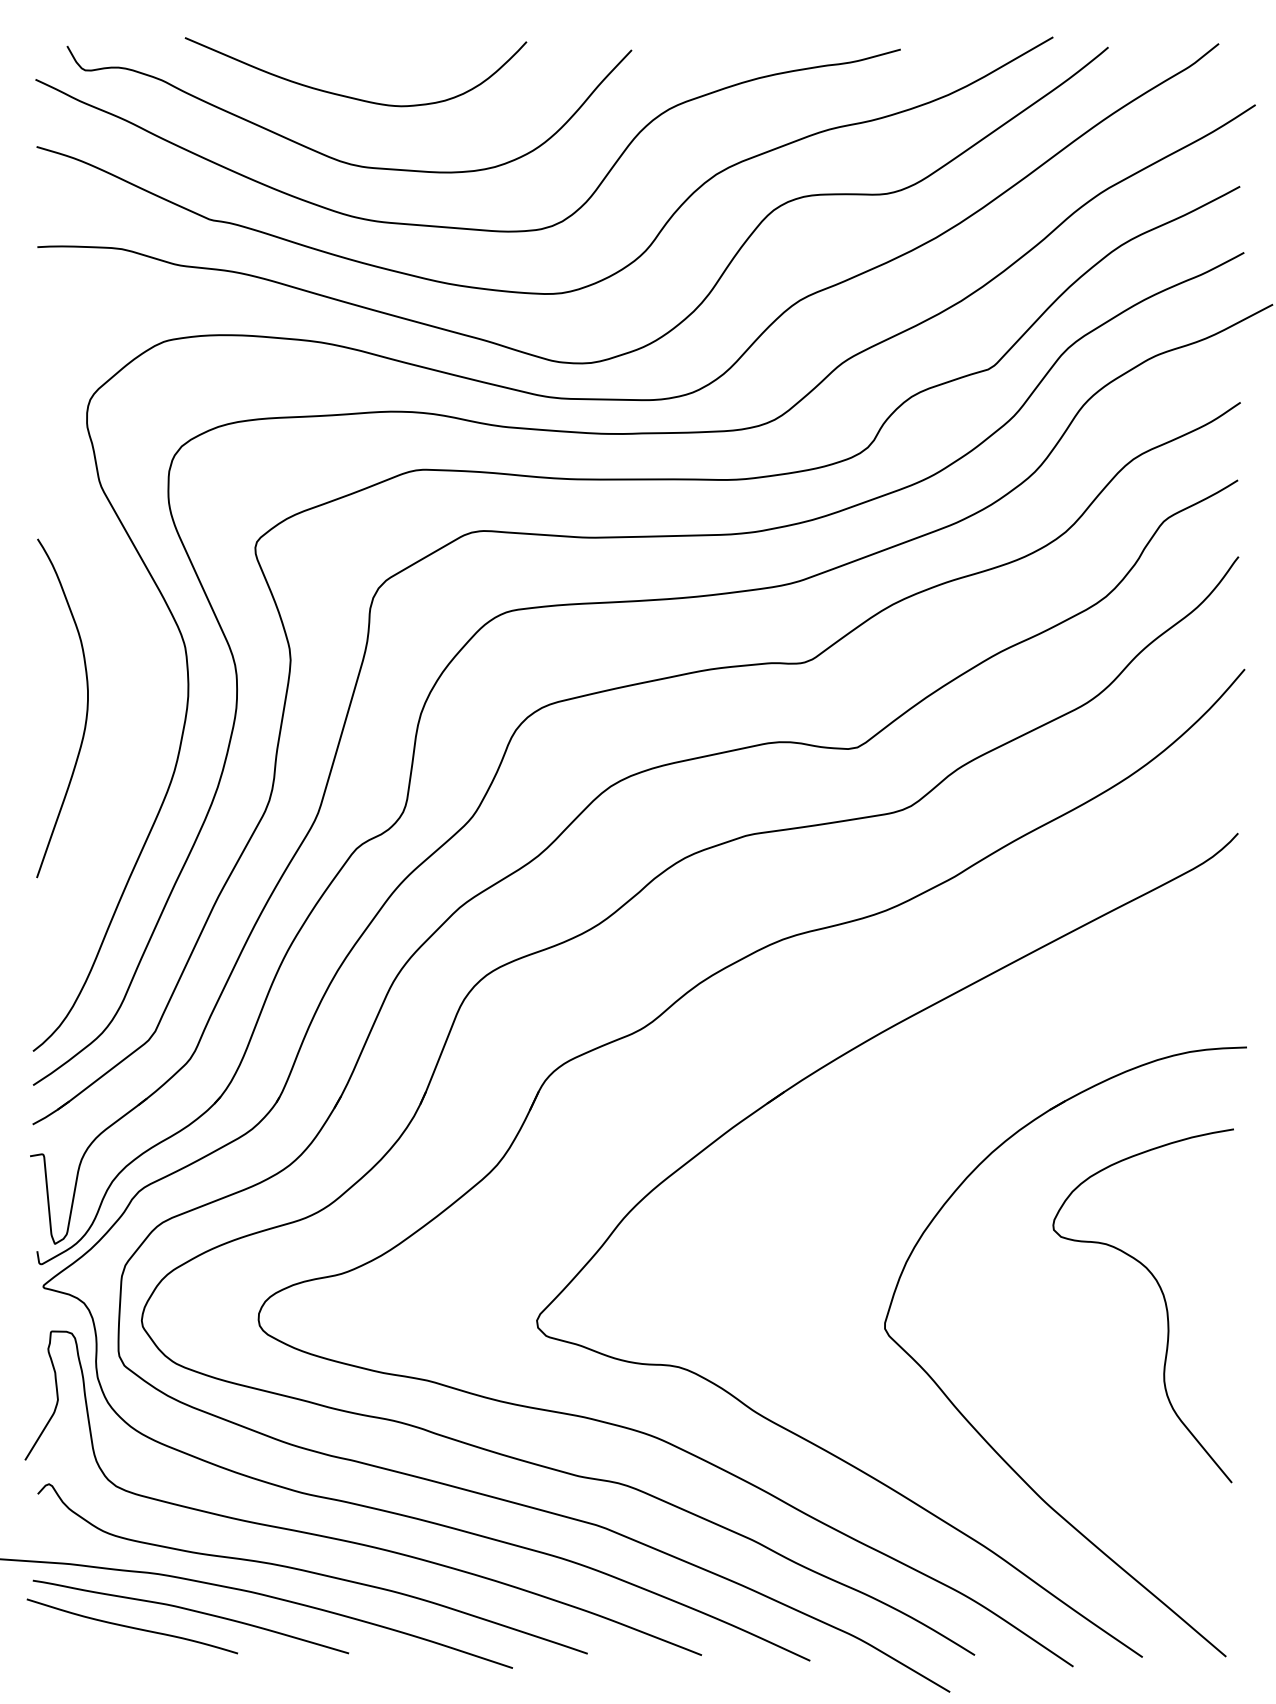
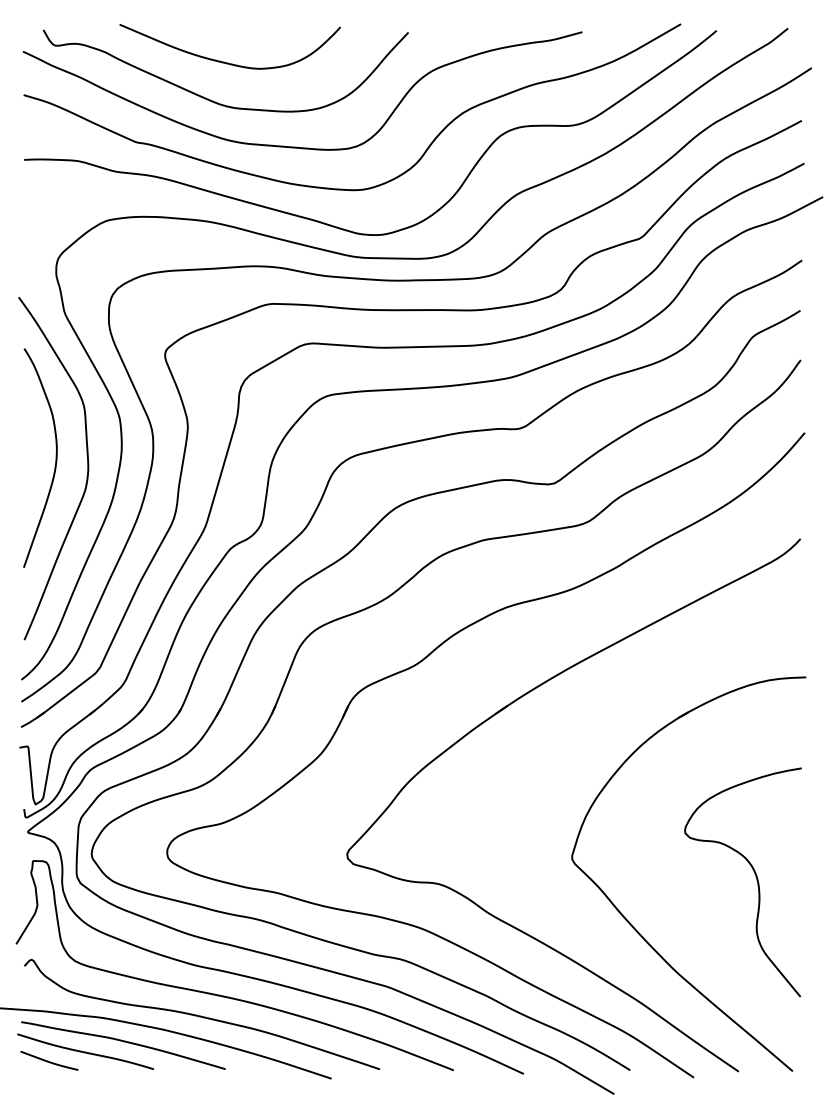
curve: (133, 736) -> (86, 476), added
curve: (1162, 1298) -> (755, 877), moved
curve: (75, 1639) -> (48, 1060), added

